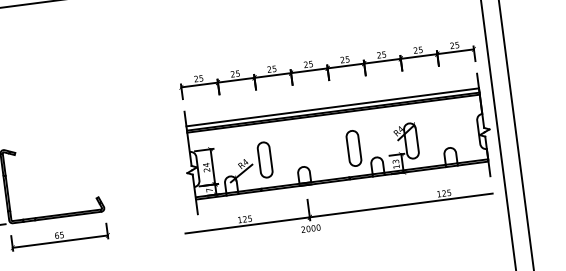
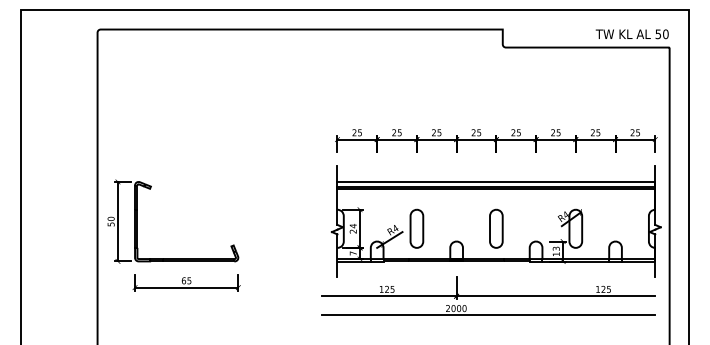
part: (354, 148) -> (496, 228), moved
line: (341, 231) -> (488, 315), added

